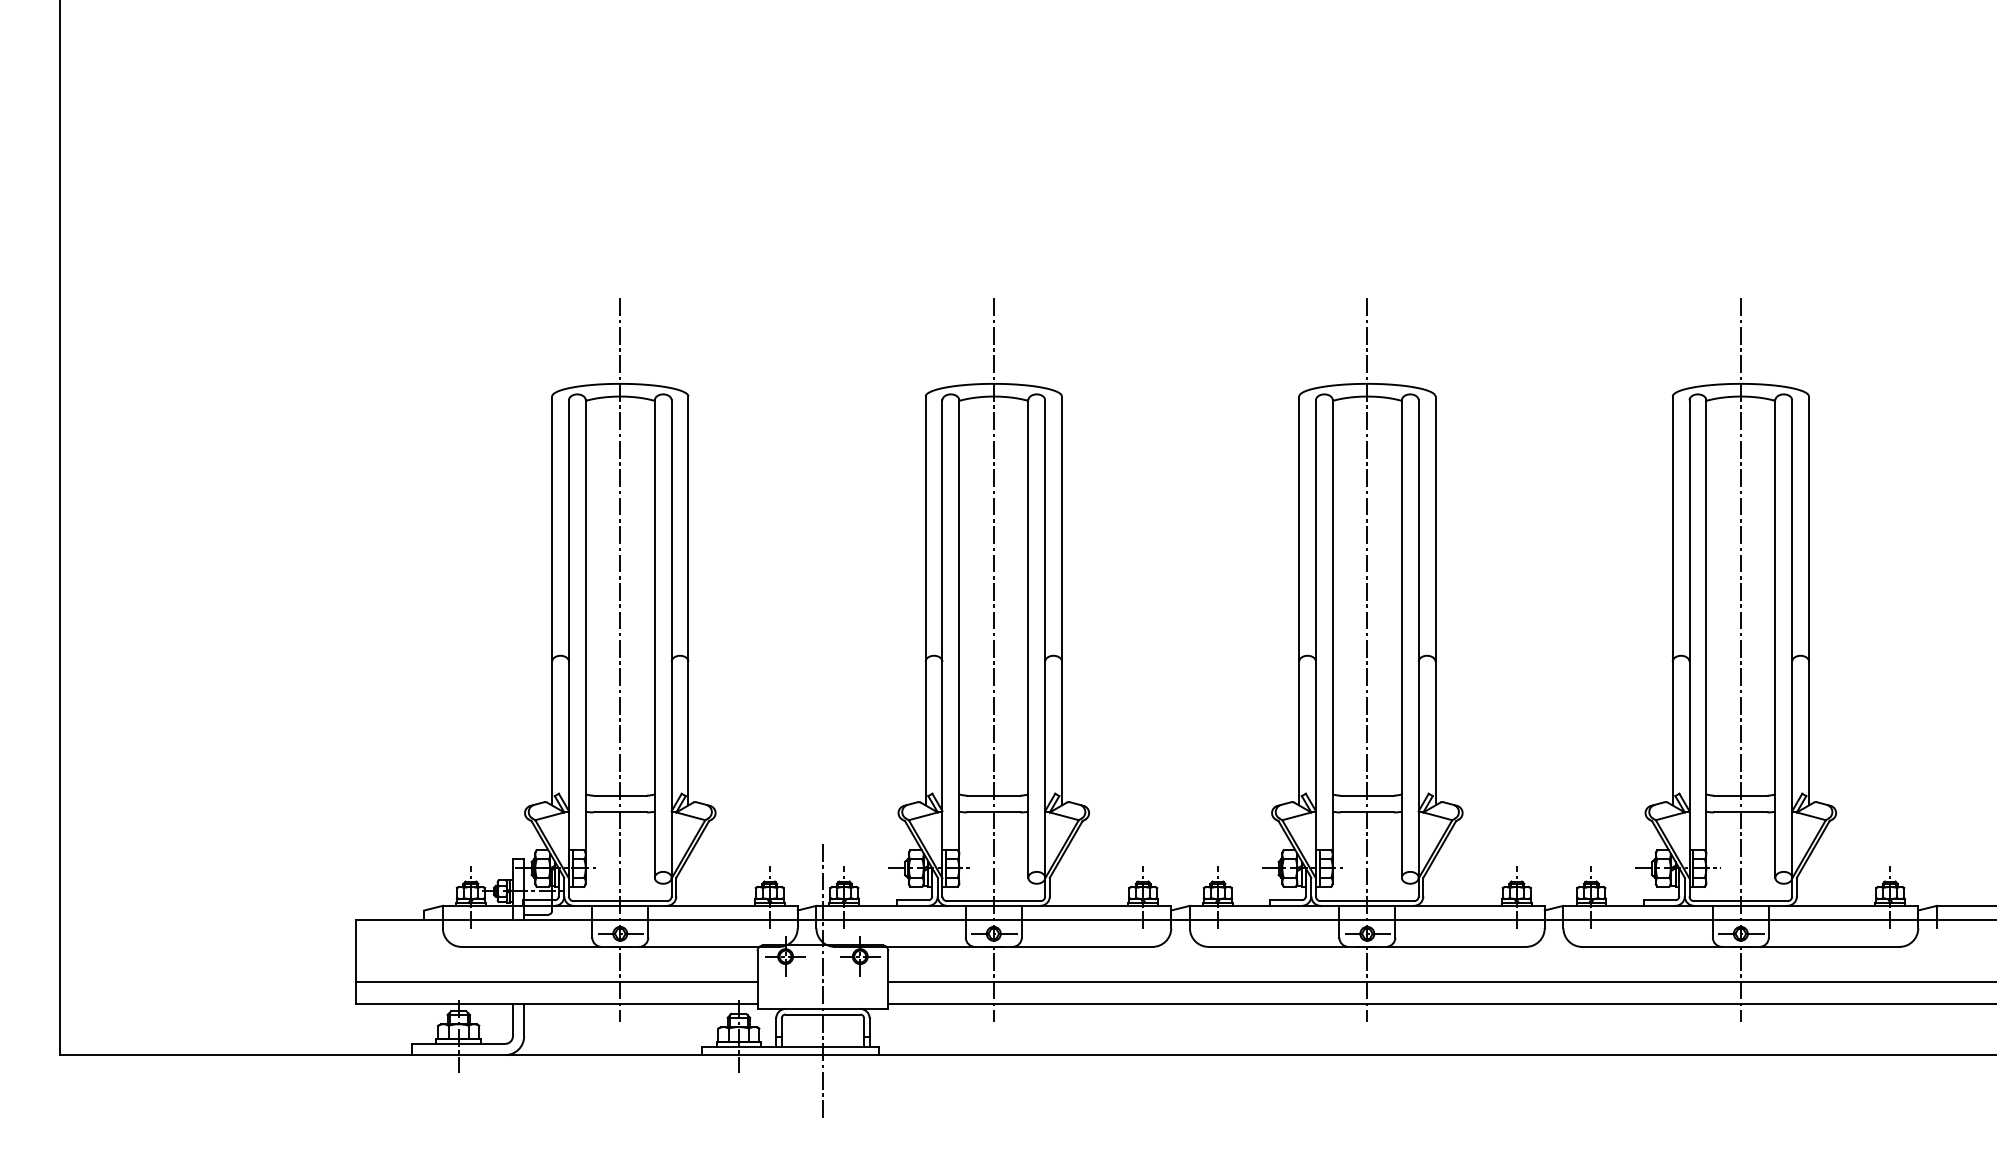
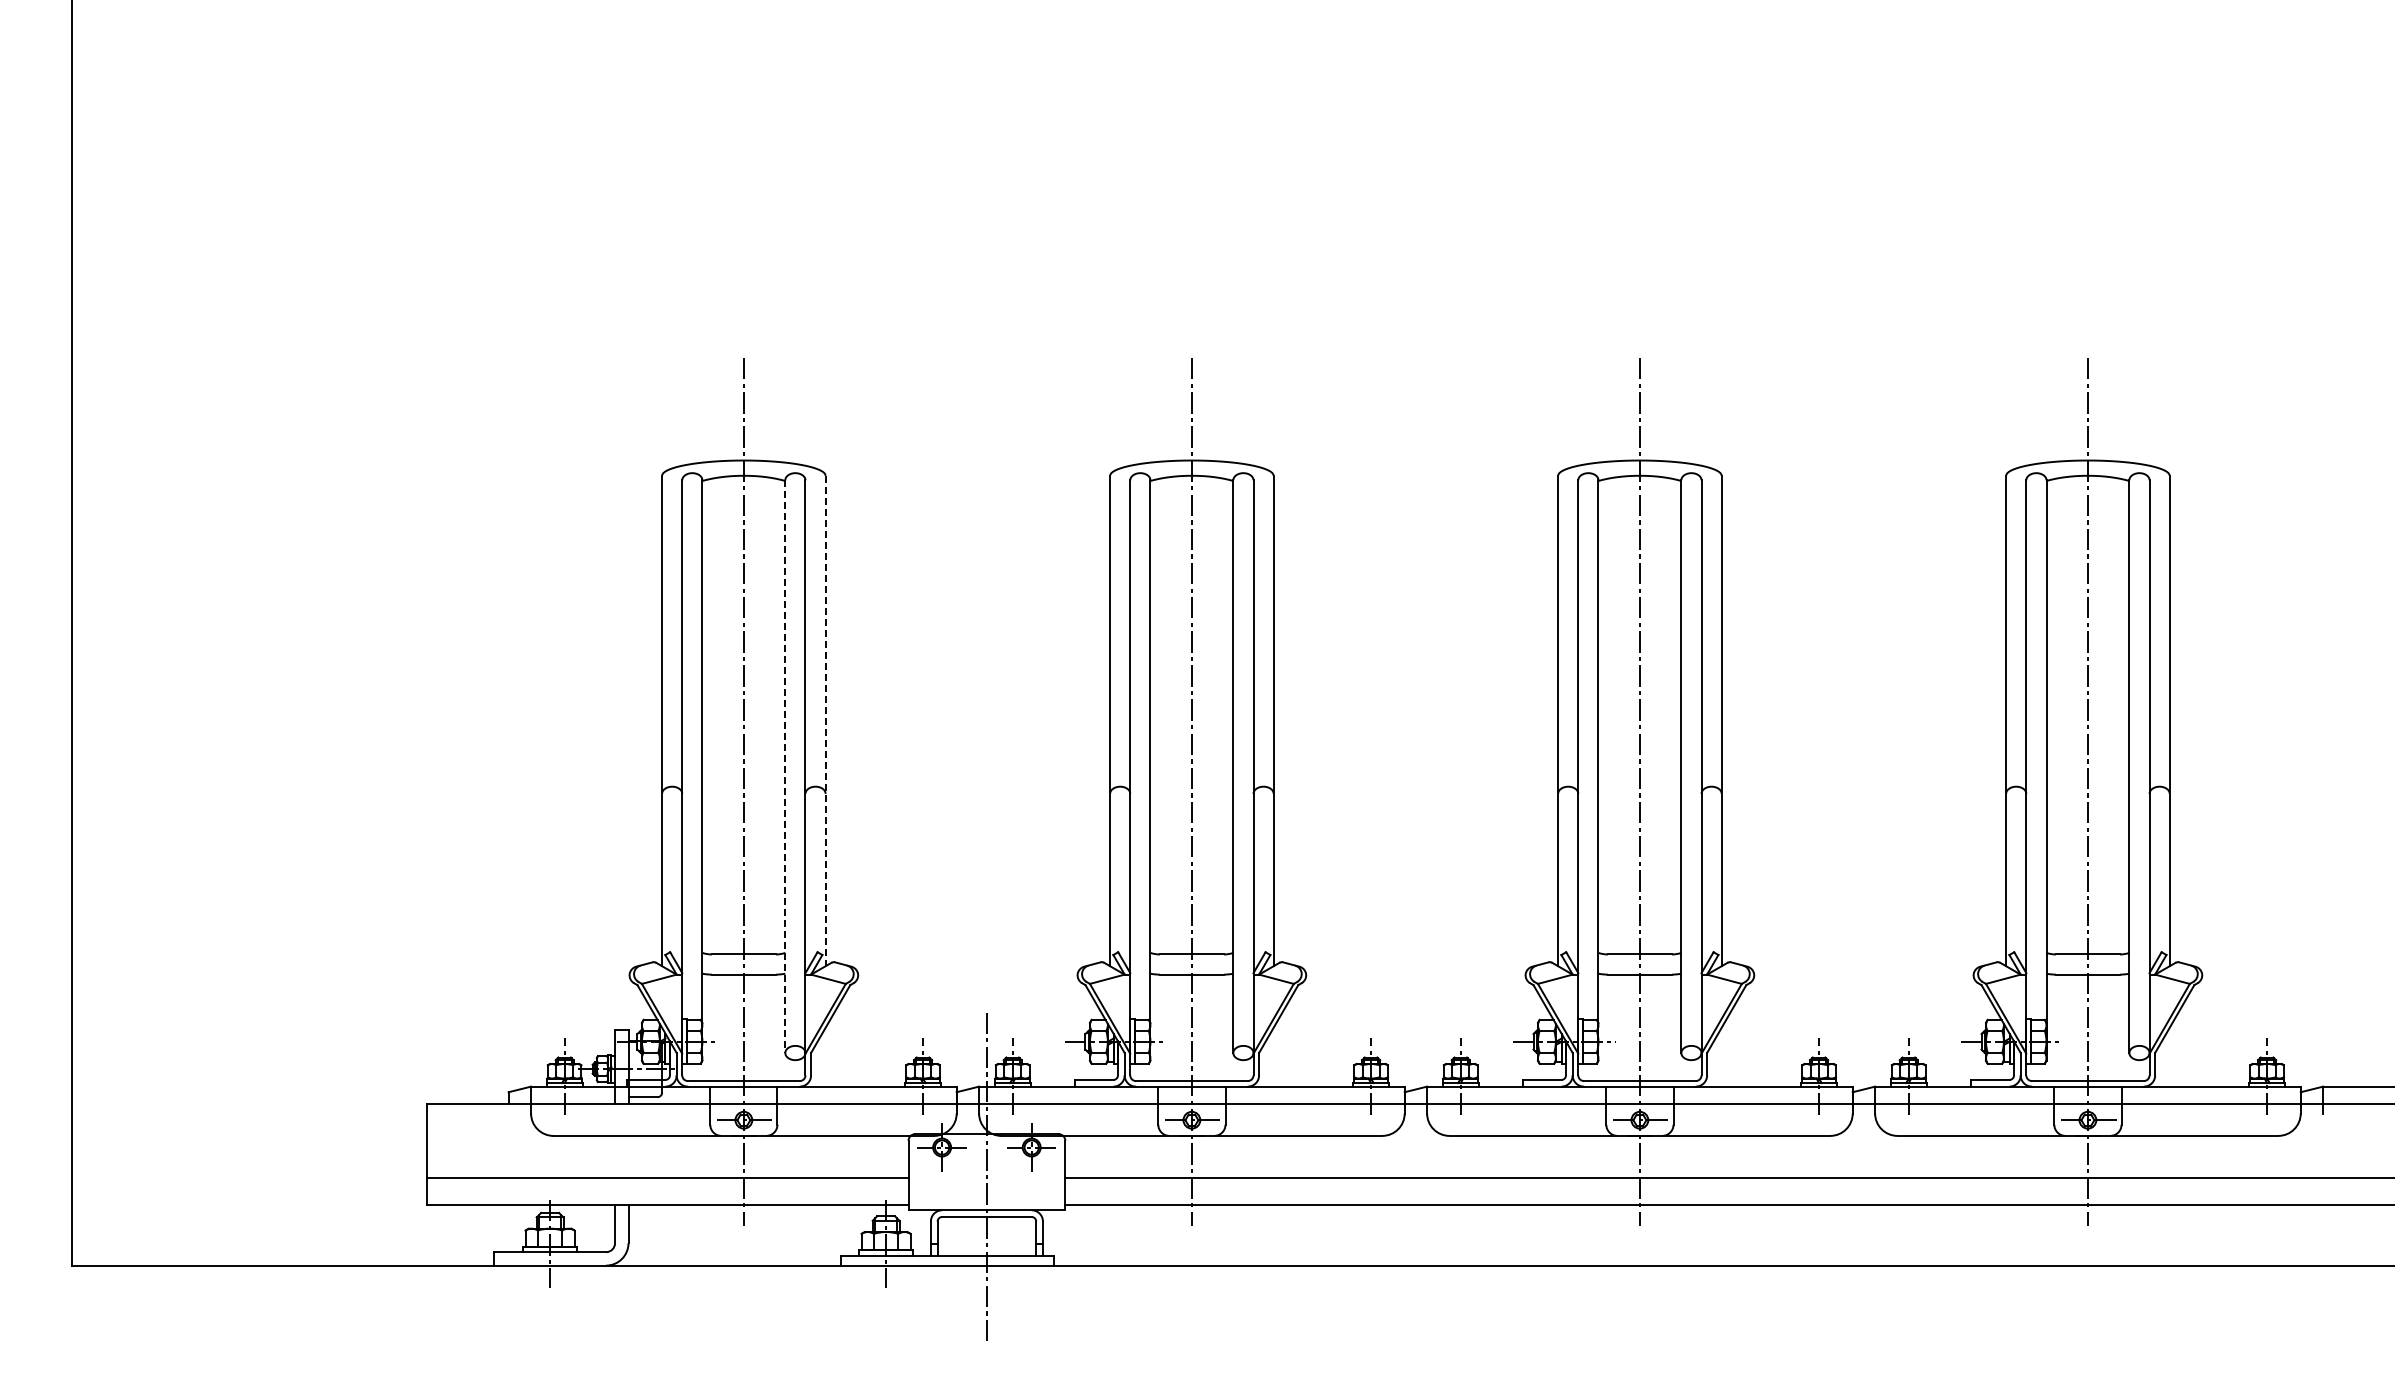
line: (688, 601) -> (825, 721), solid -> dashed
line: (655, 639) -> (785, 767), solid -> dashed

